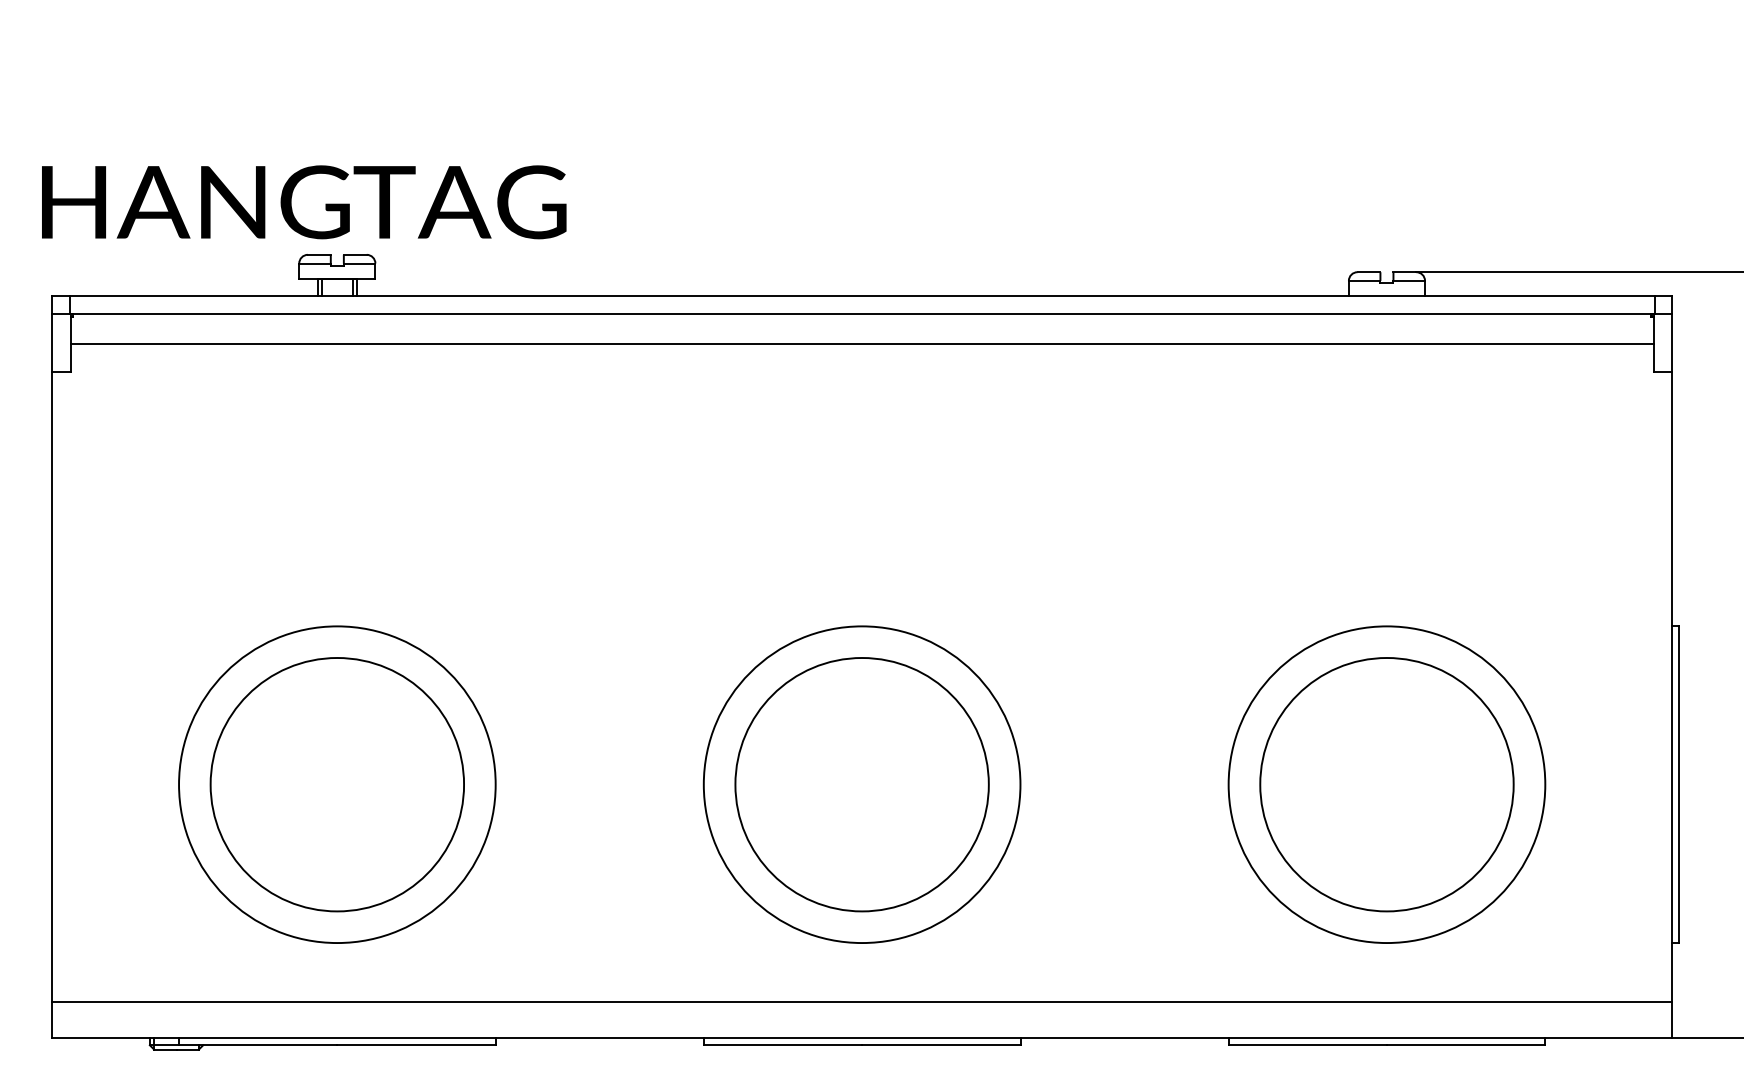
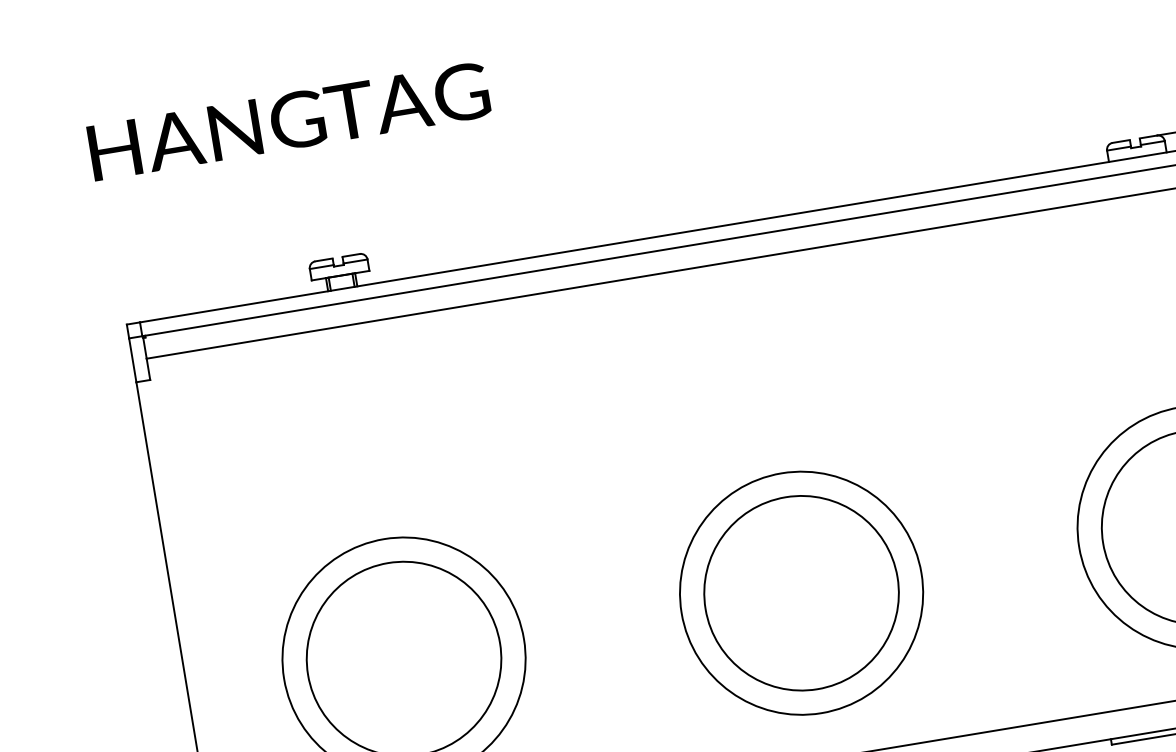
text: (304, 202) -> (289, 121), moved

